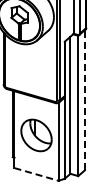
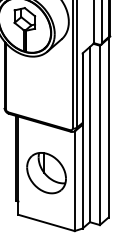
line: (85, 99) -> (109, 127), dashed -> solid
line: (36, 174) -> (46, 223), dashed -> solid

